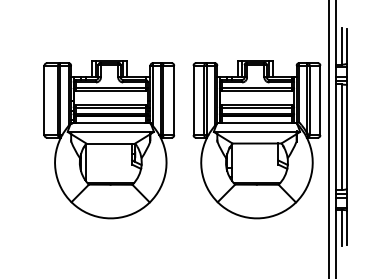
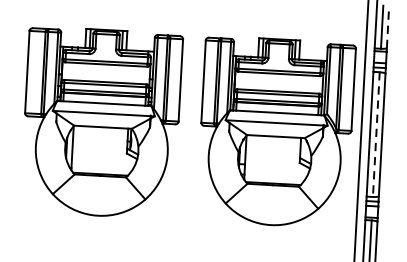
line: (346, 45) -> (388, 26), solid -> dashed
line: (341, 137) -> (376, 134), solid -> dashed

